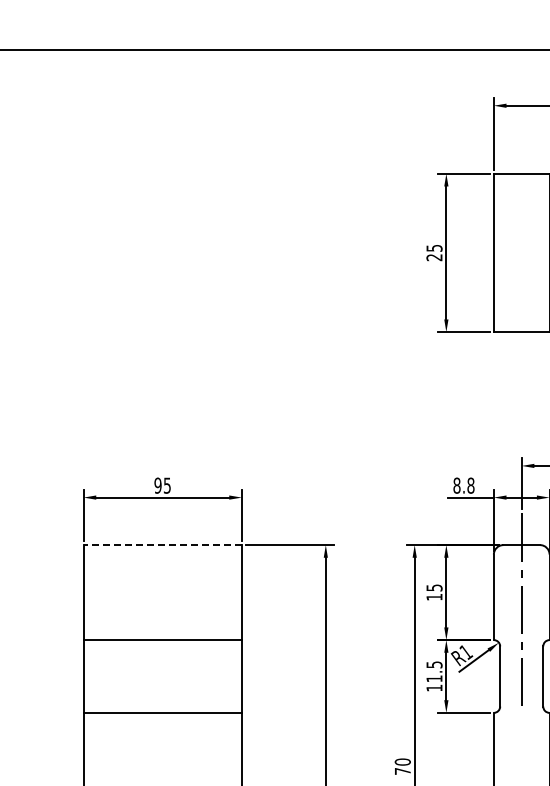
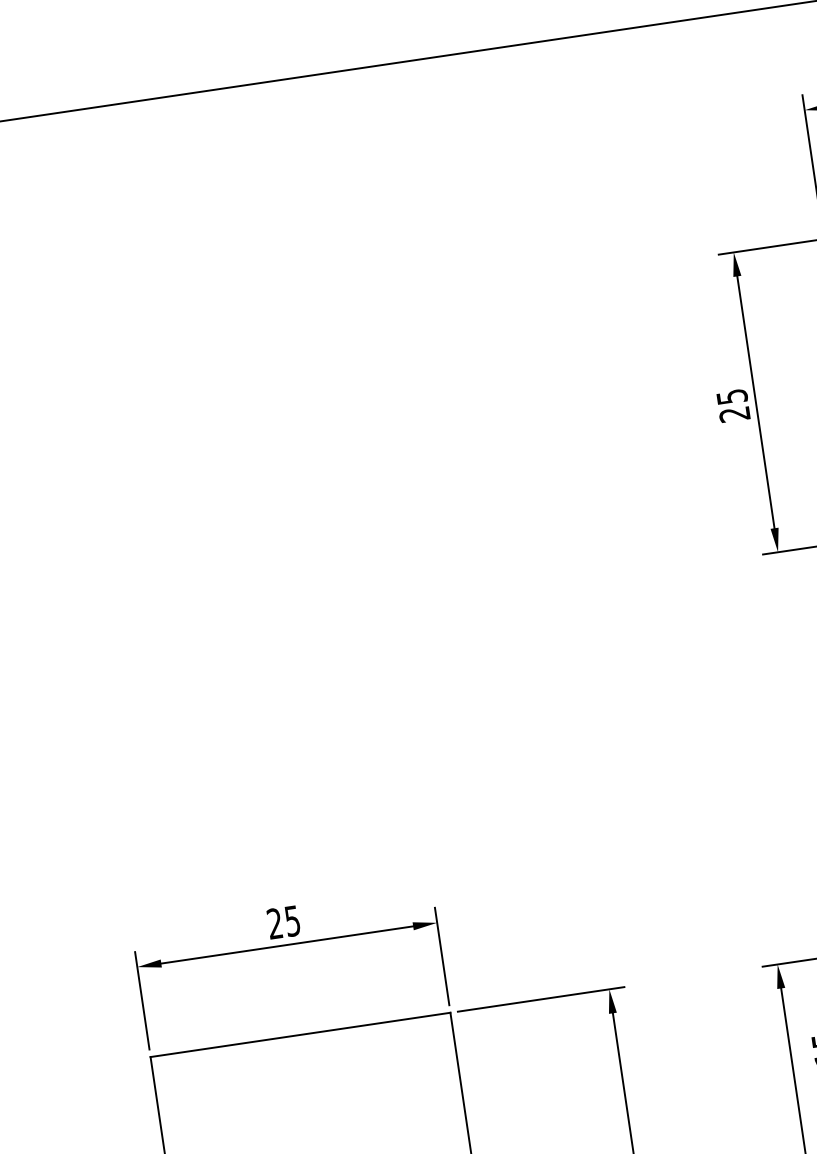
text: (157, 485) -> (273, 923), 95 -> 25
line: (162, 545) -> (300, 1035), dashed -> solid

